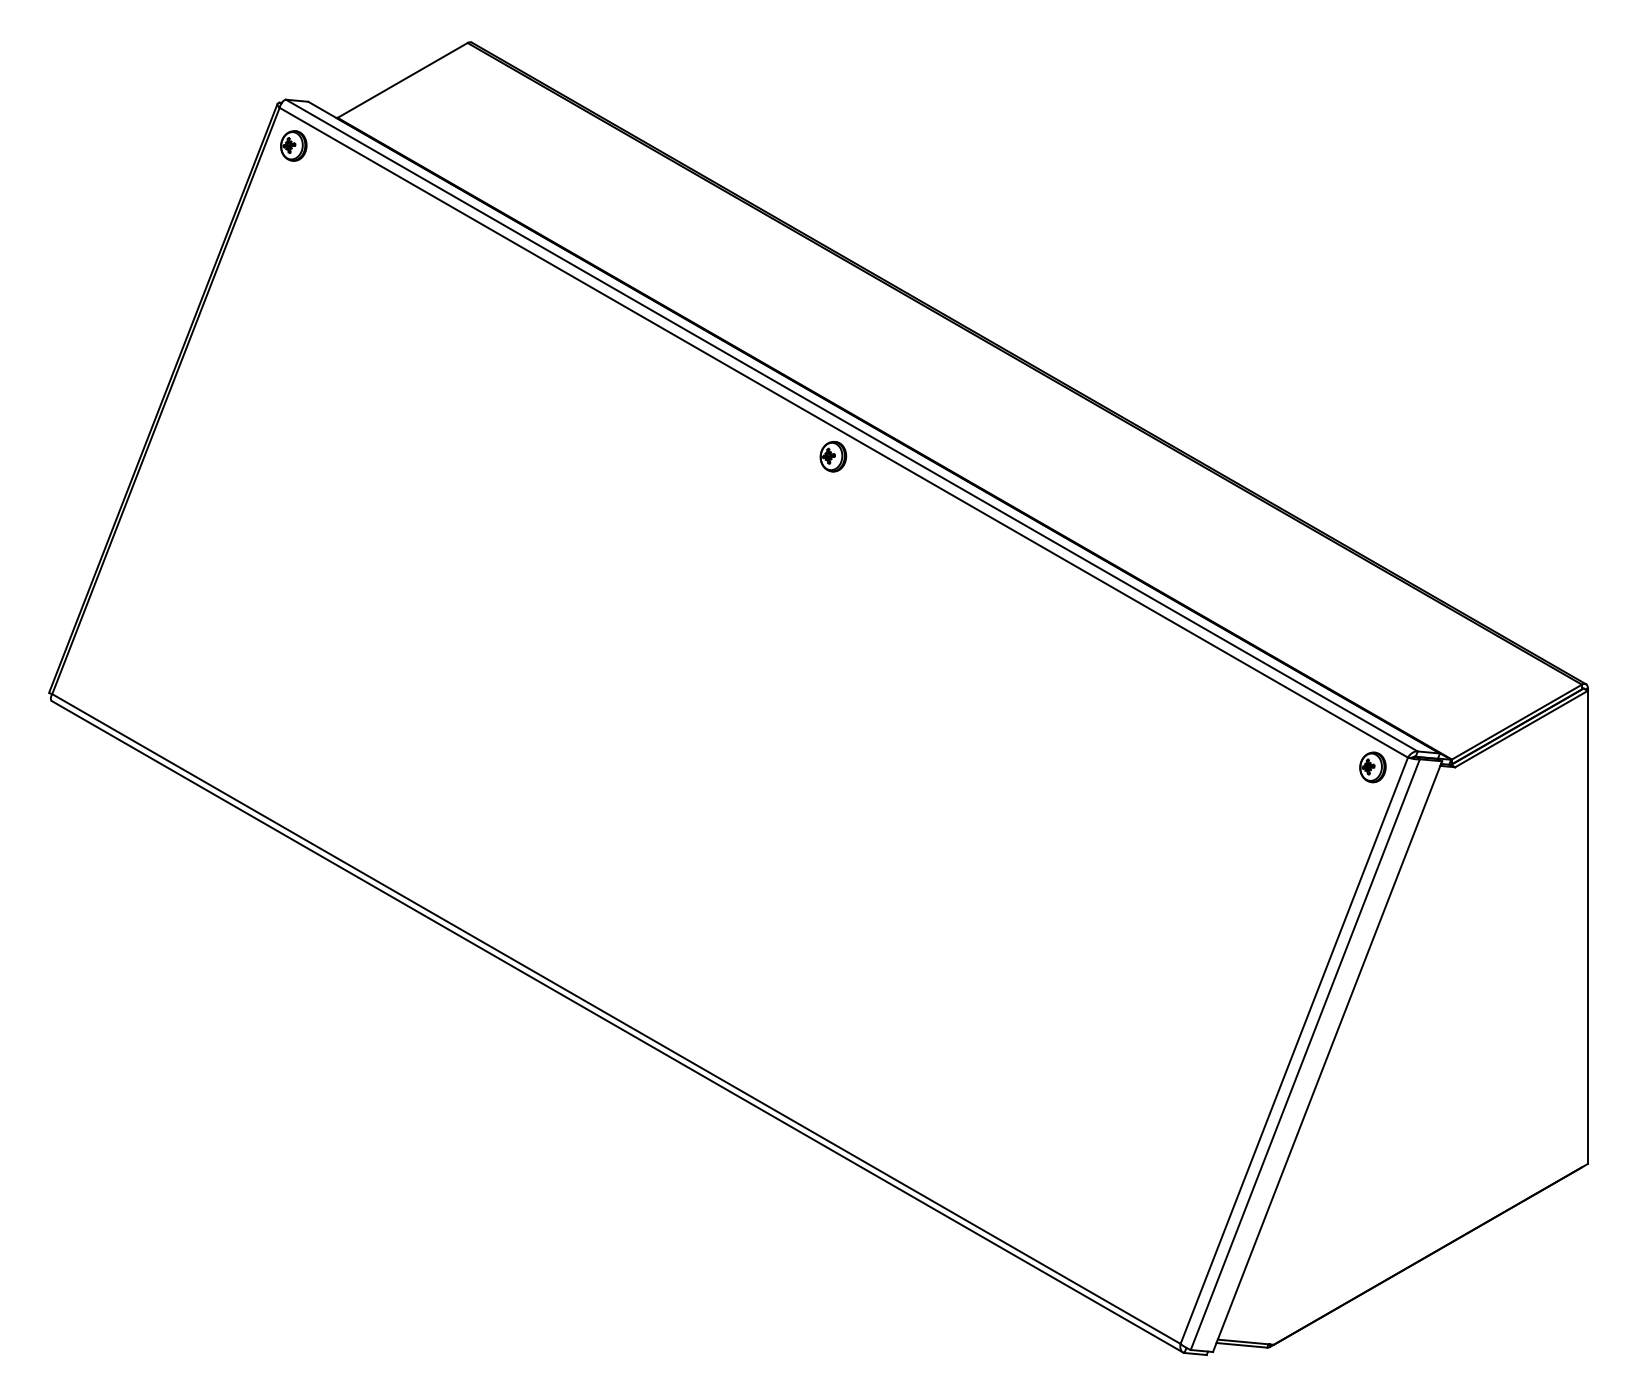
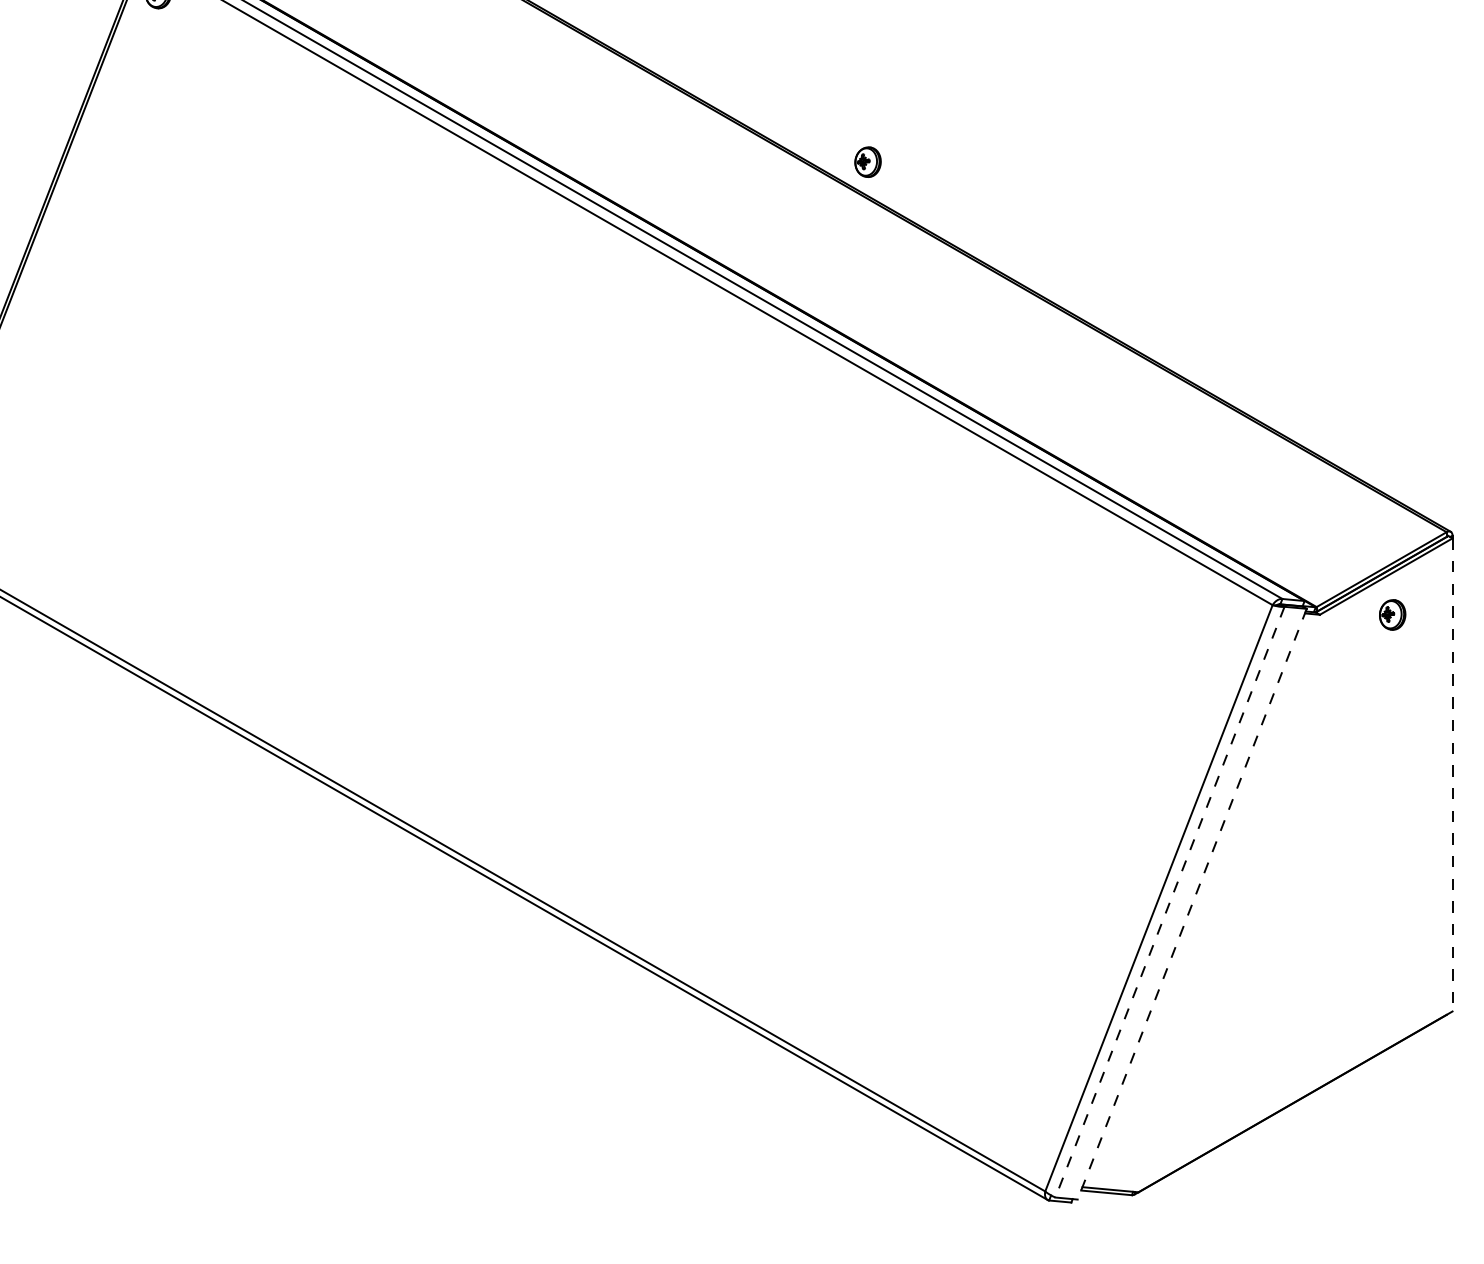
part: (833, 456) -> (868, 162), moved
part: (1372, 767) -> (1392, 615), moved
line: (1587, 927) -> (1452, 775), solid -> dashed
line: (1305, 1054) -> (1170, 902), solid -> dashed
line: (1327, 1056) -> (1192, 904), solid -> dashed

